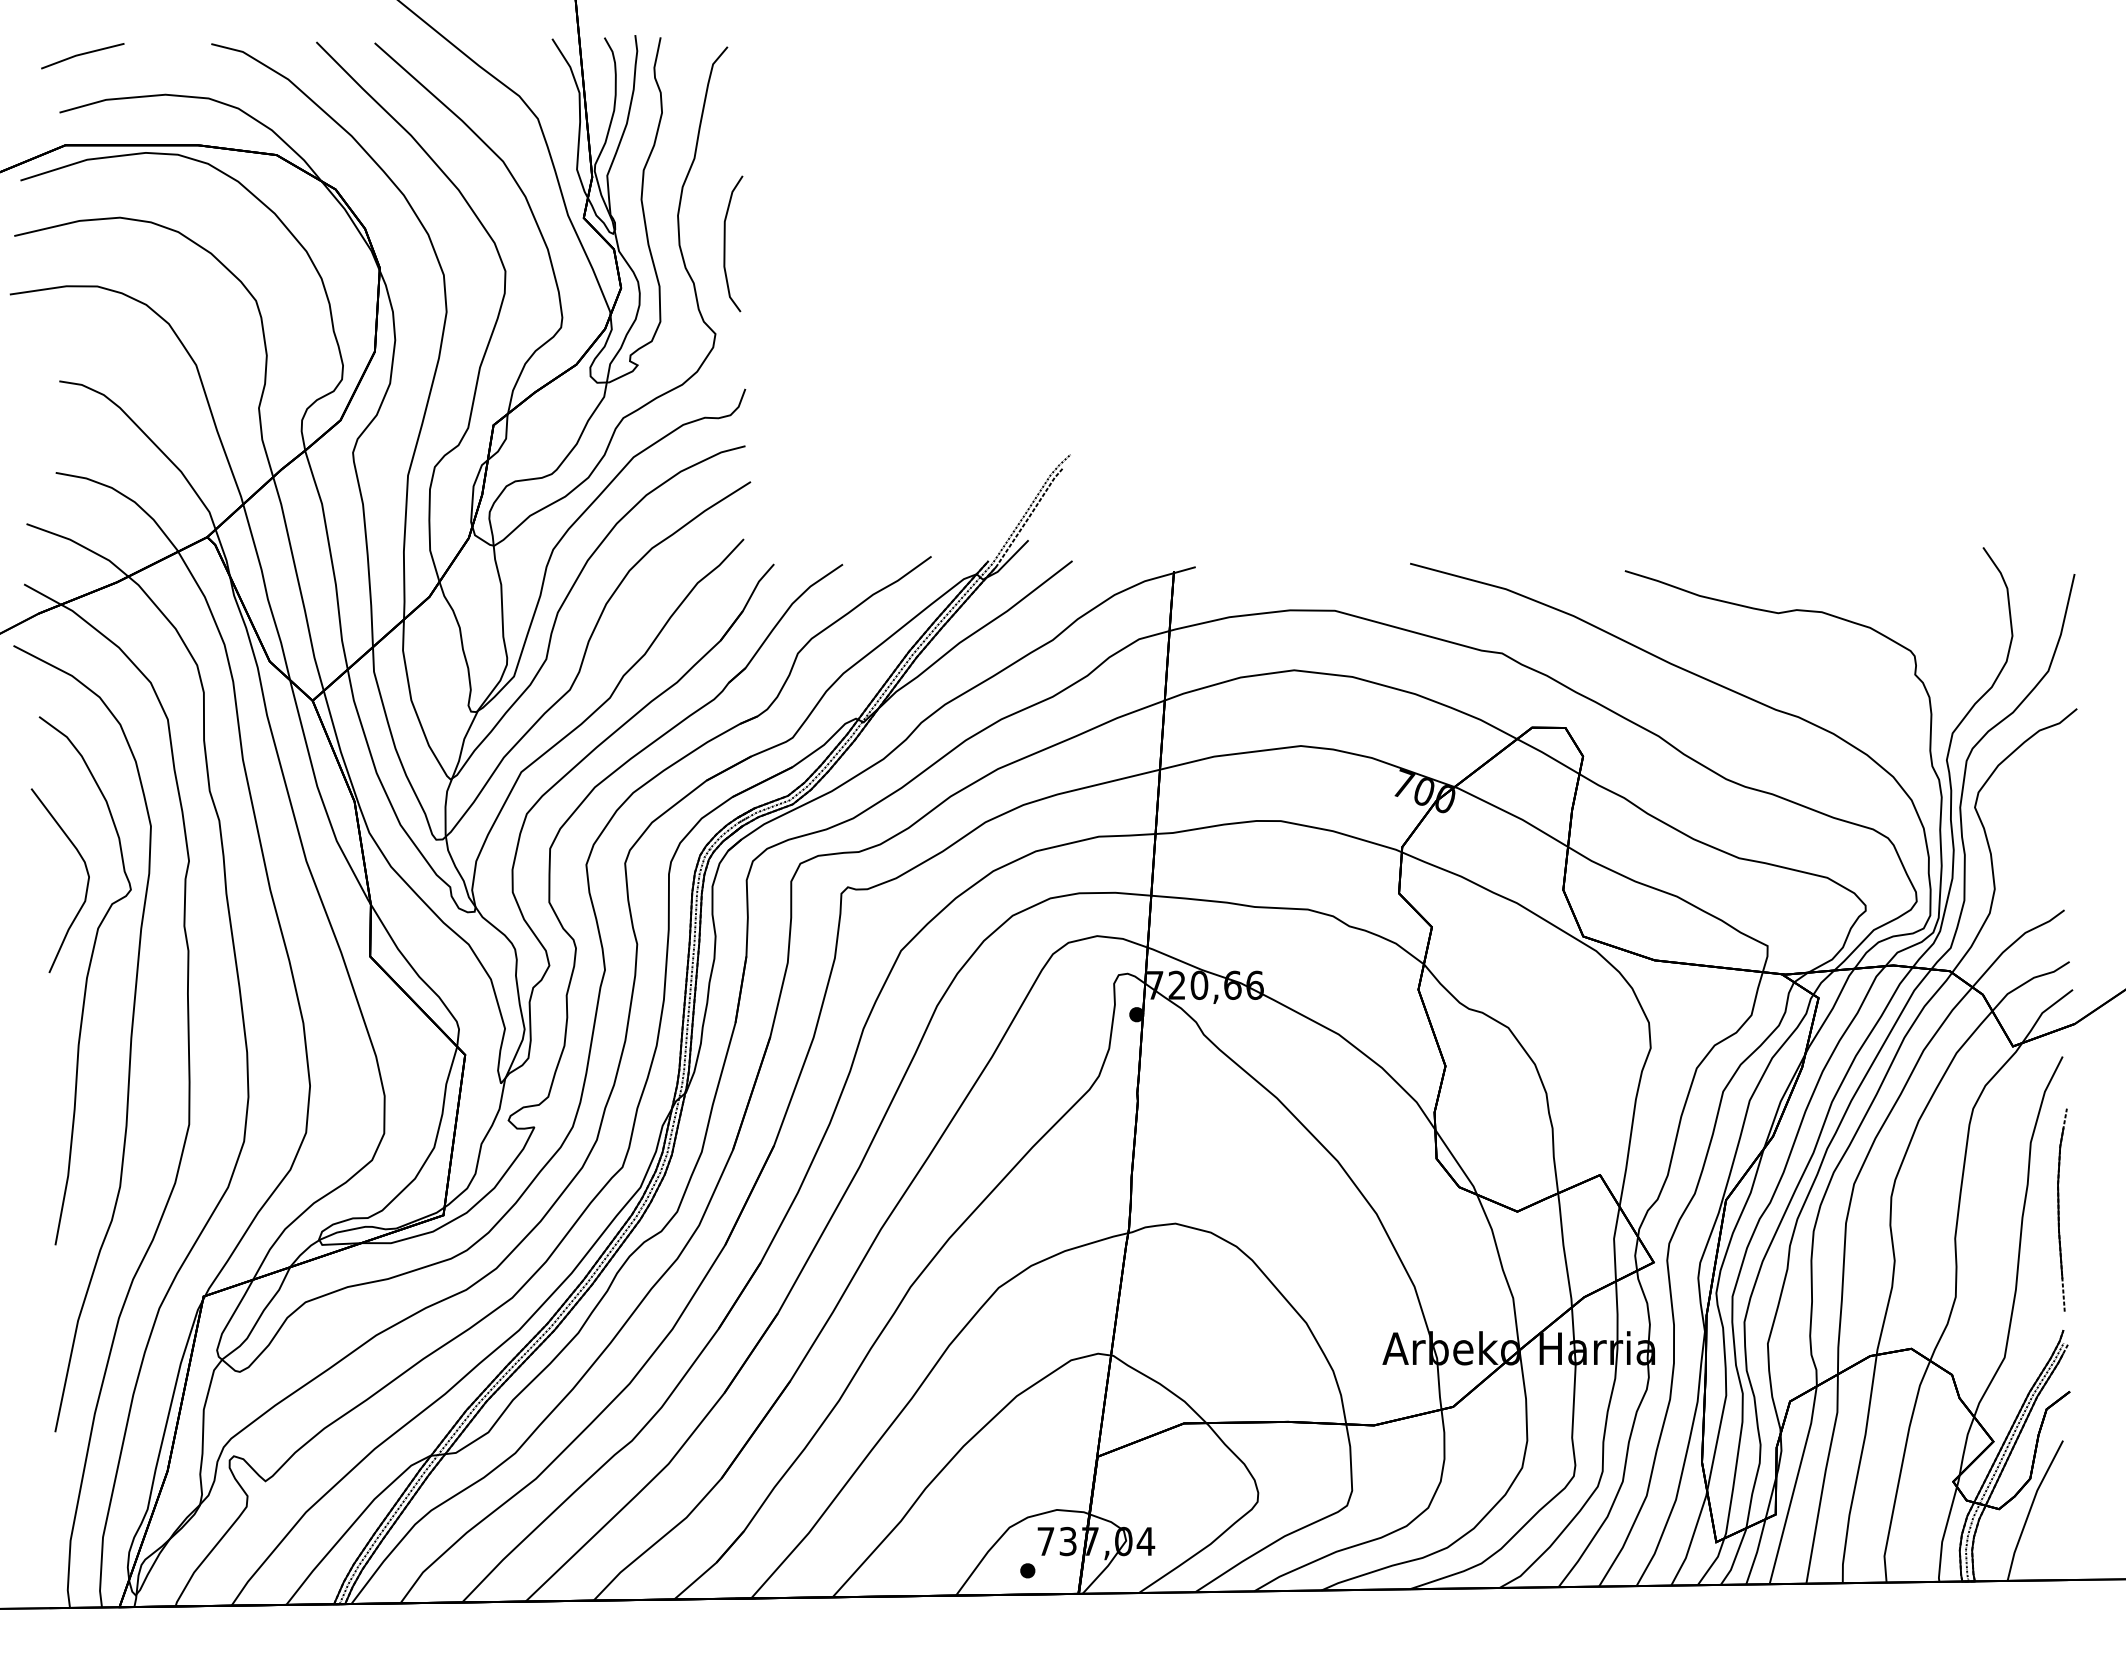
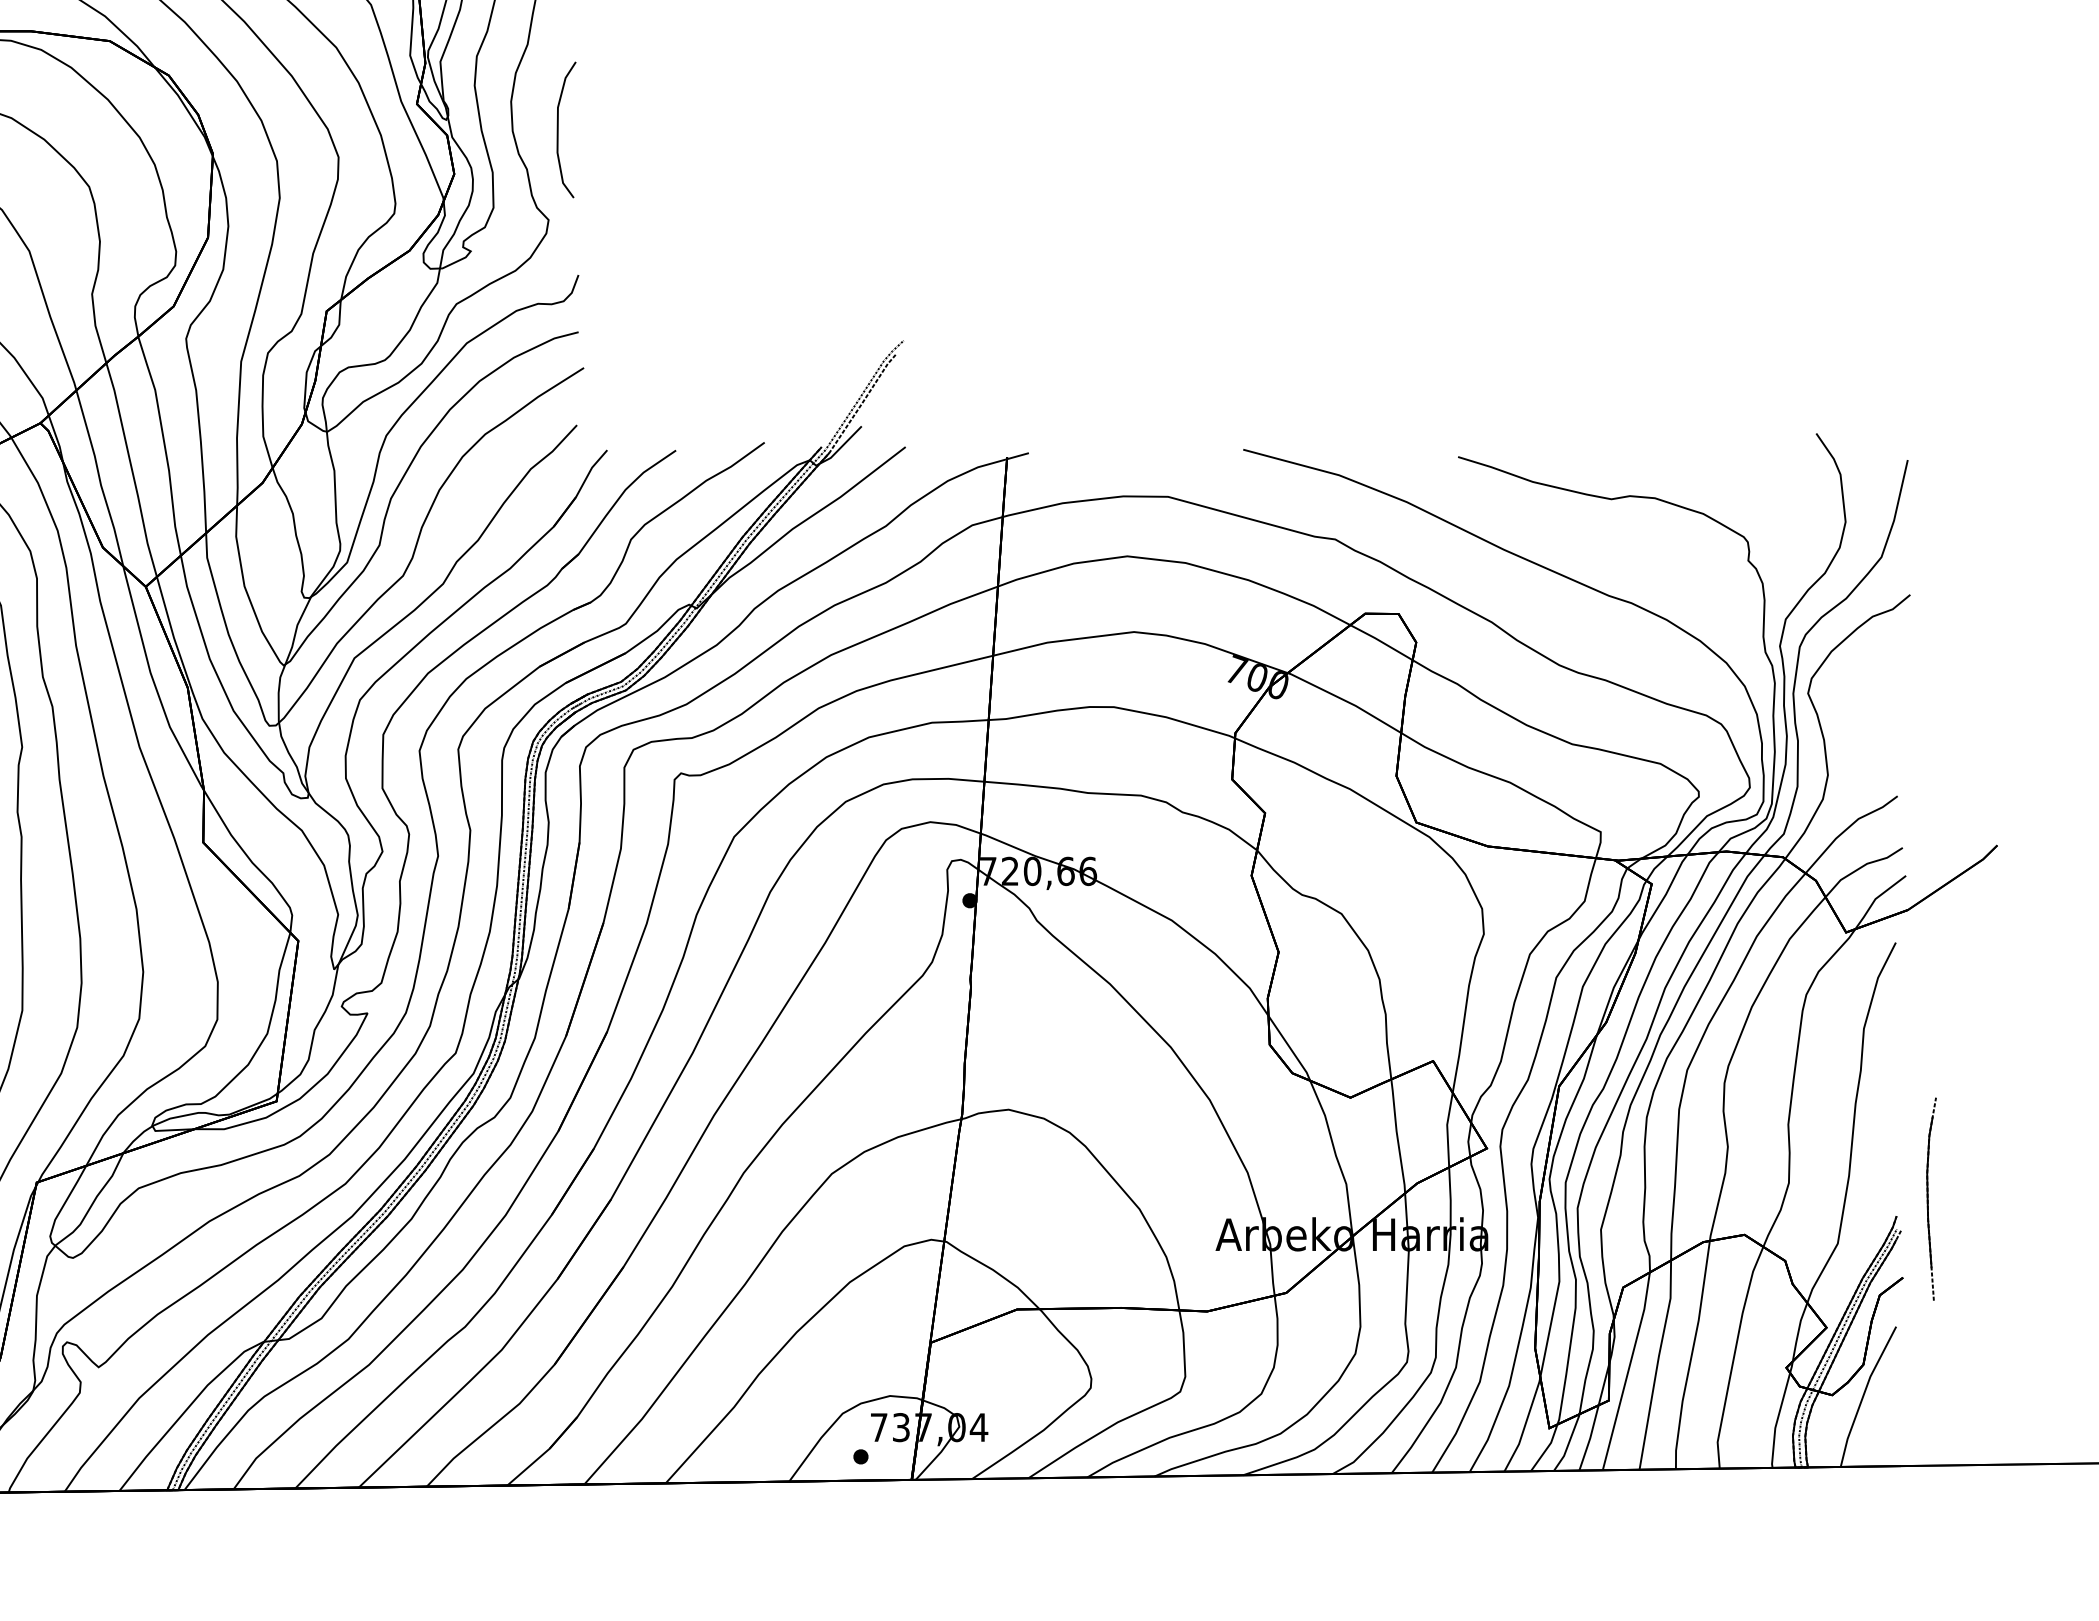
part: (2062, 1209) -> (1931, 1198), moved

